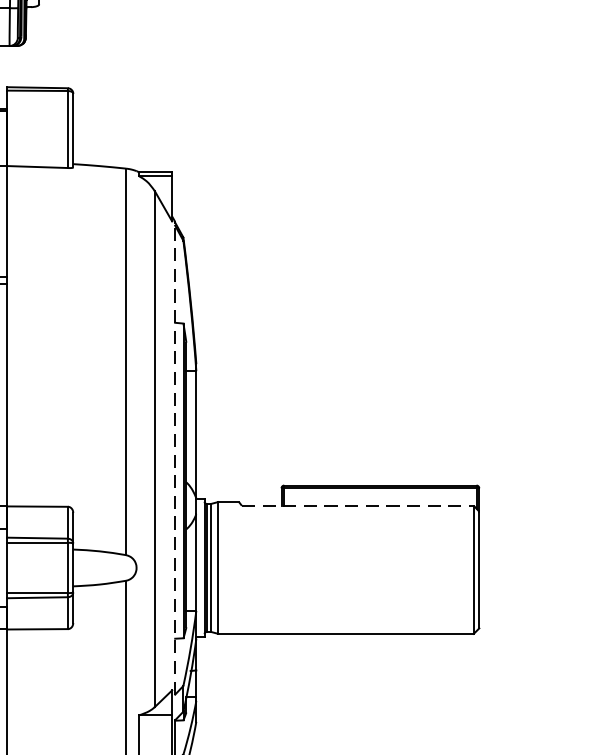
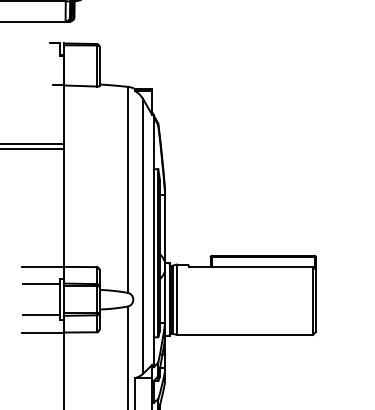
line: (174, 460) -> (153, 242), dashed -> solid
line: (358, 505) -> (251, 266), dashed -> solid

